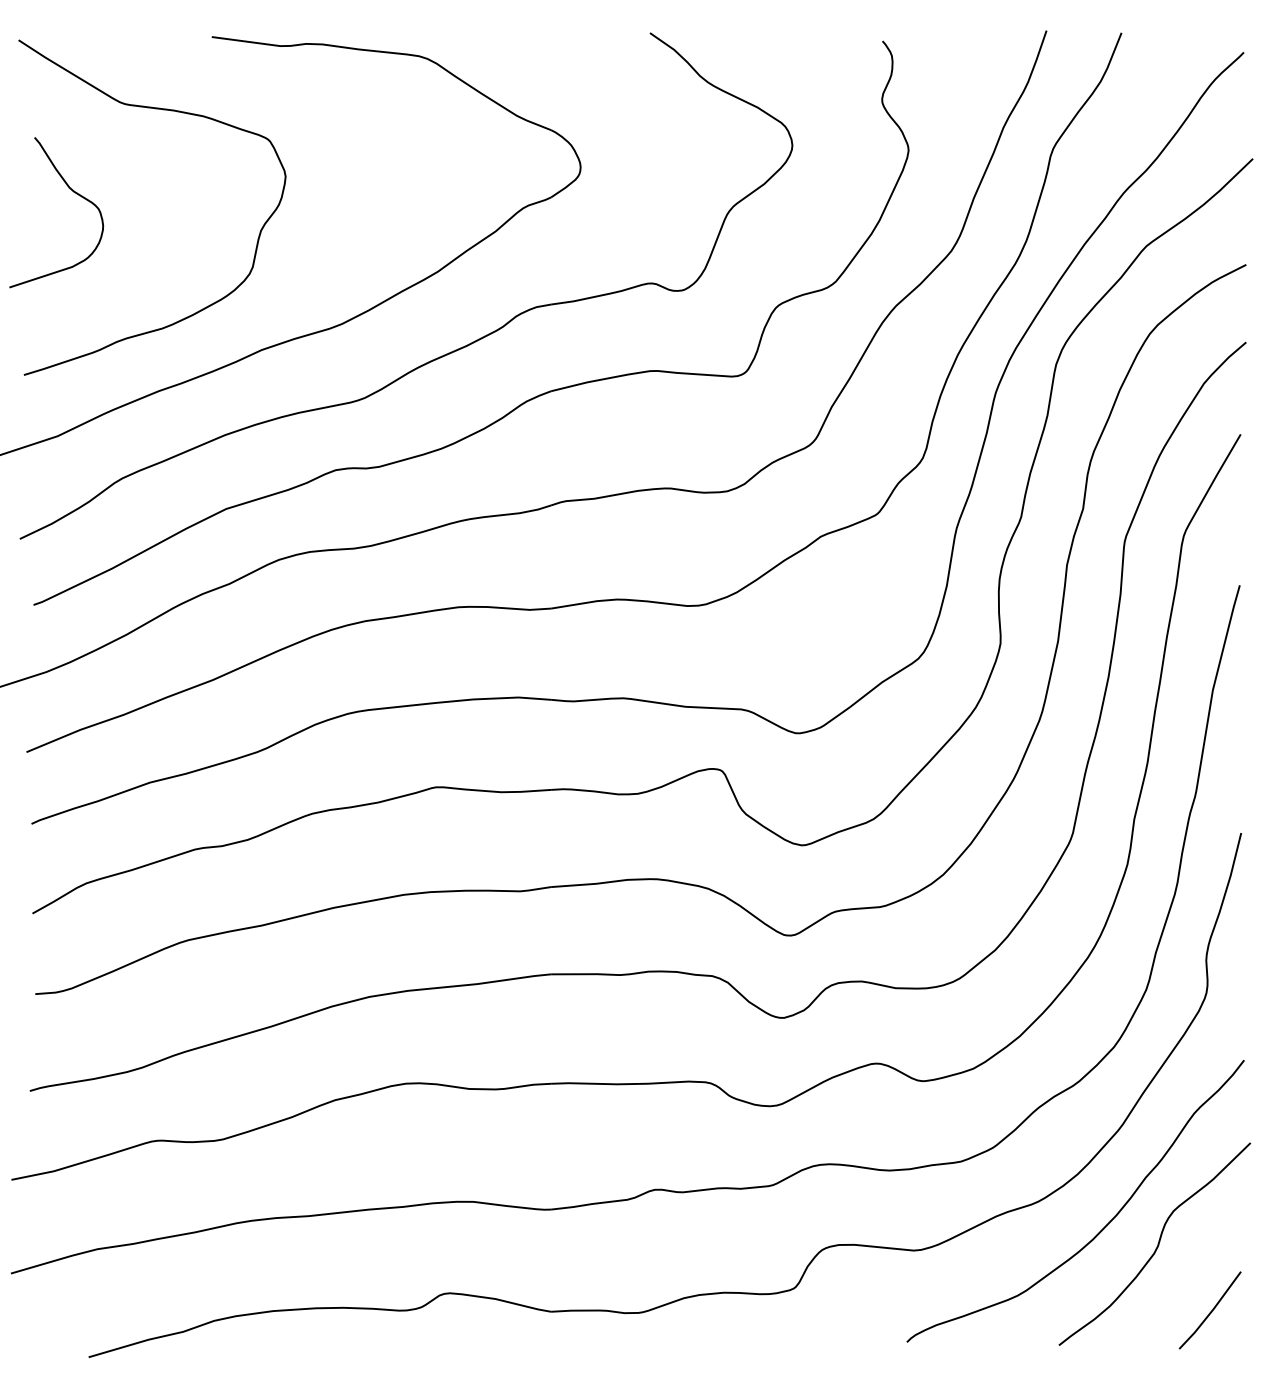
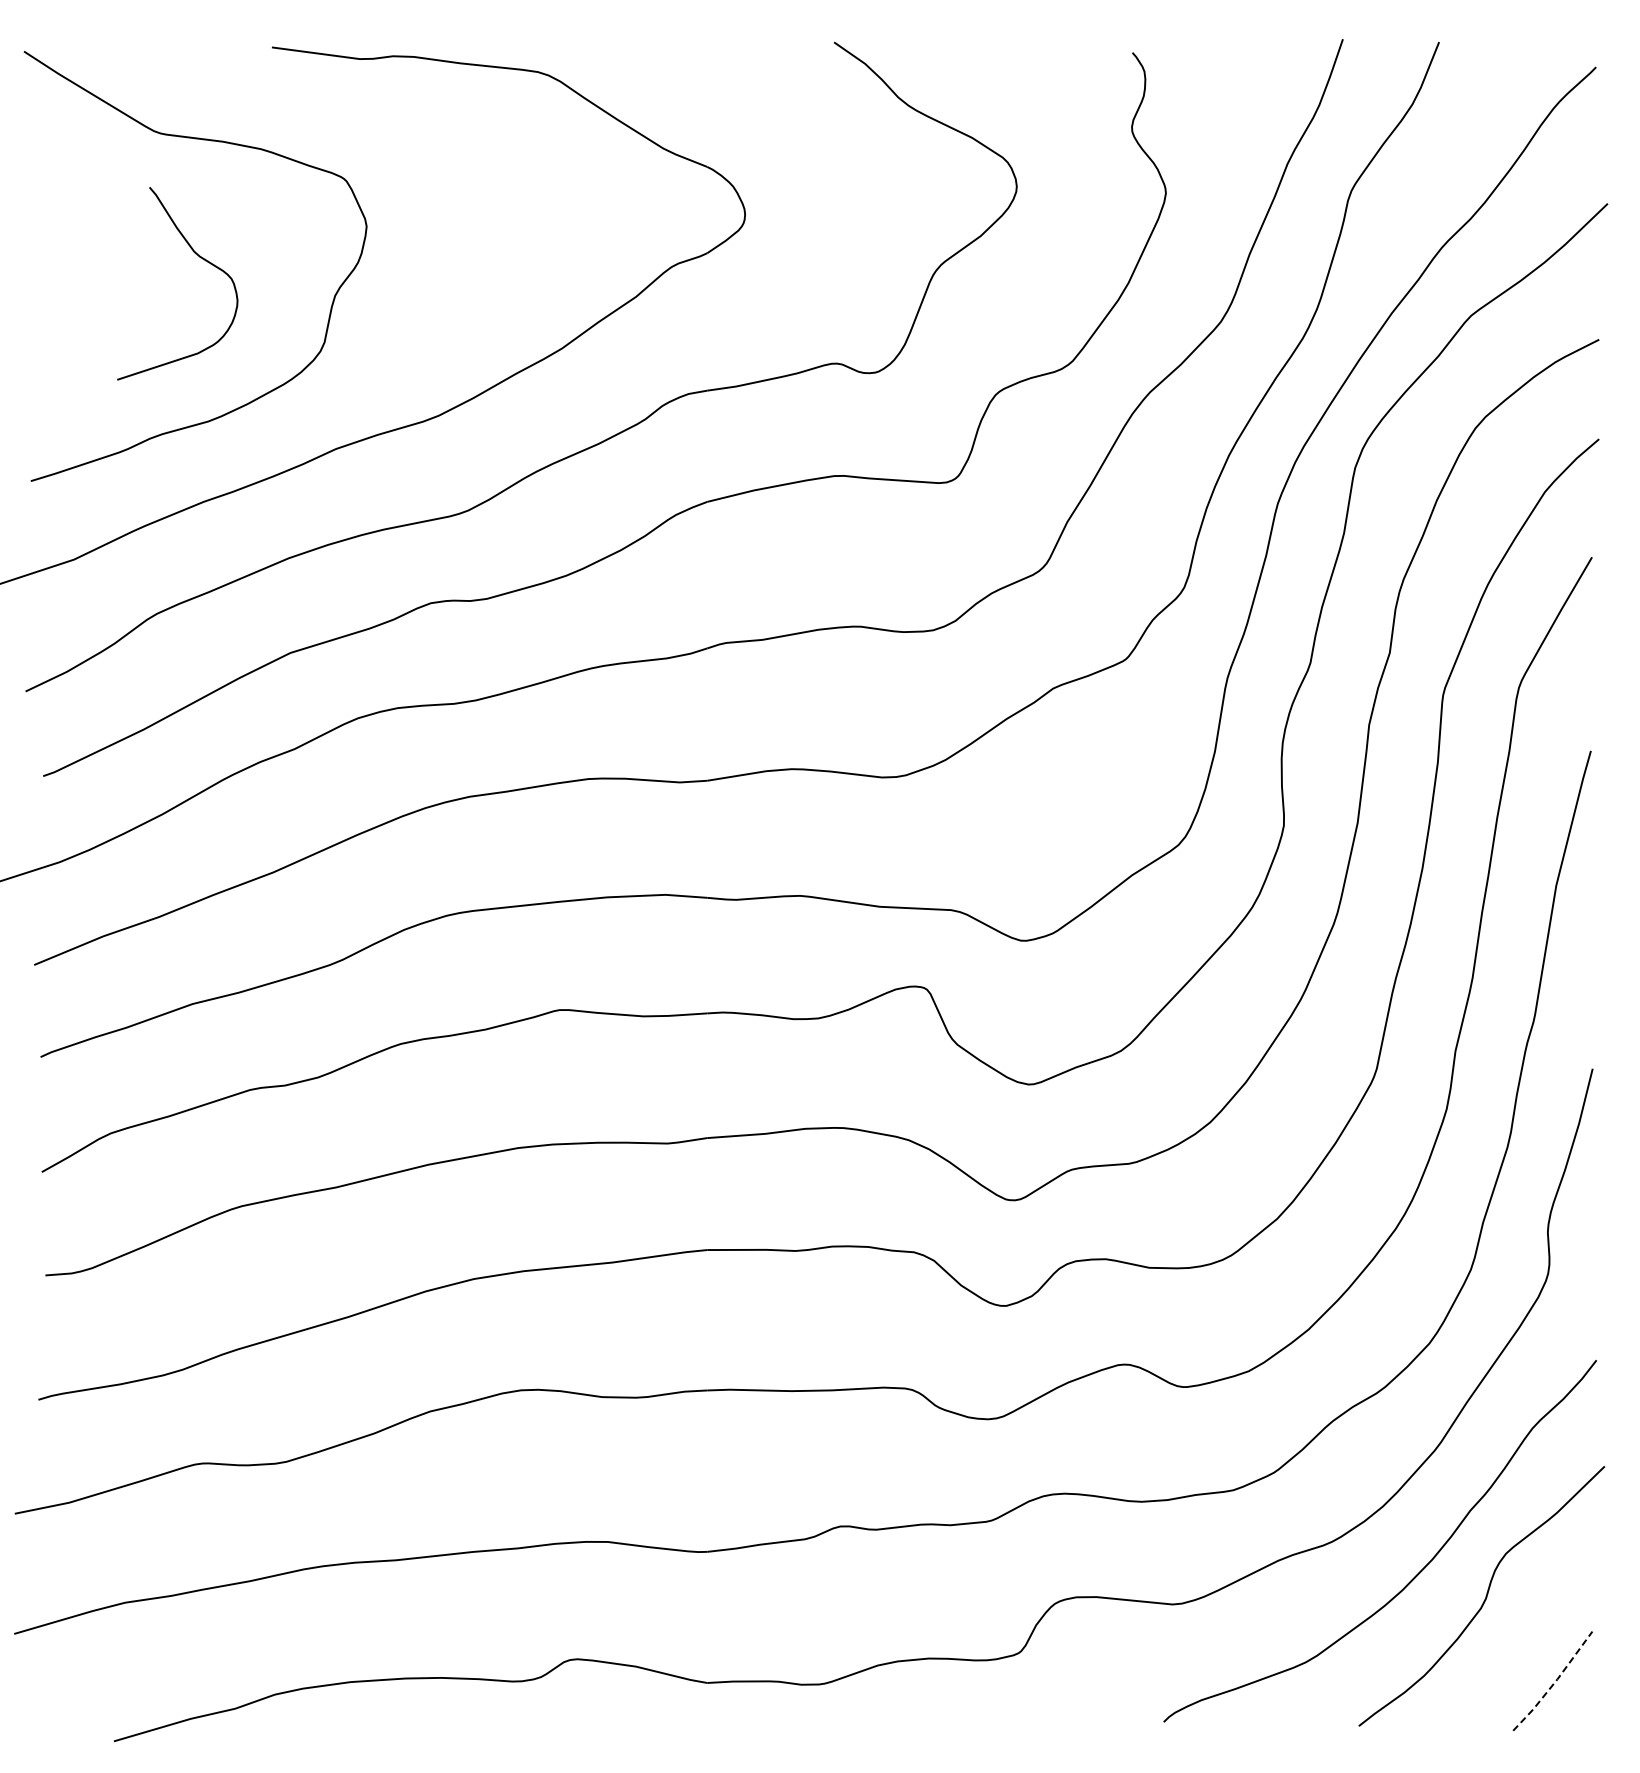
curve: (74, 192) -> (200, 258), moved
line: (1211, 1311) -> (1554, 1682), solid -> dashed

